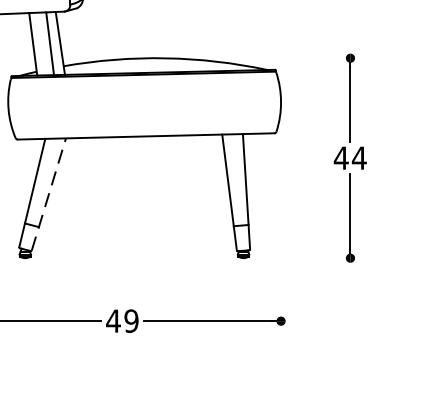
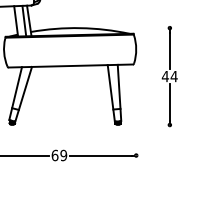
line: (48, 193) -> (23, 93), dashed -> solid
text: (112, 321) -> (54, 155), 49 -> 69

